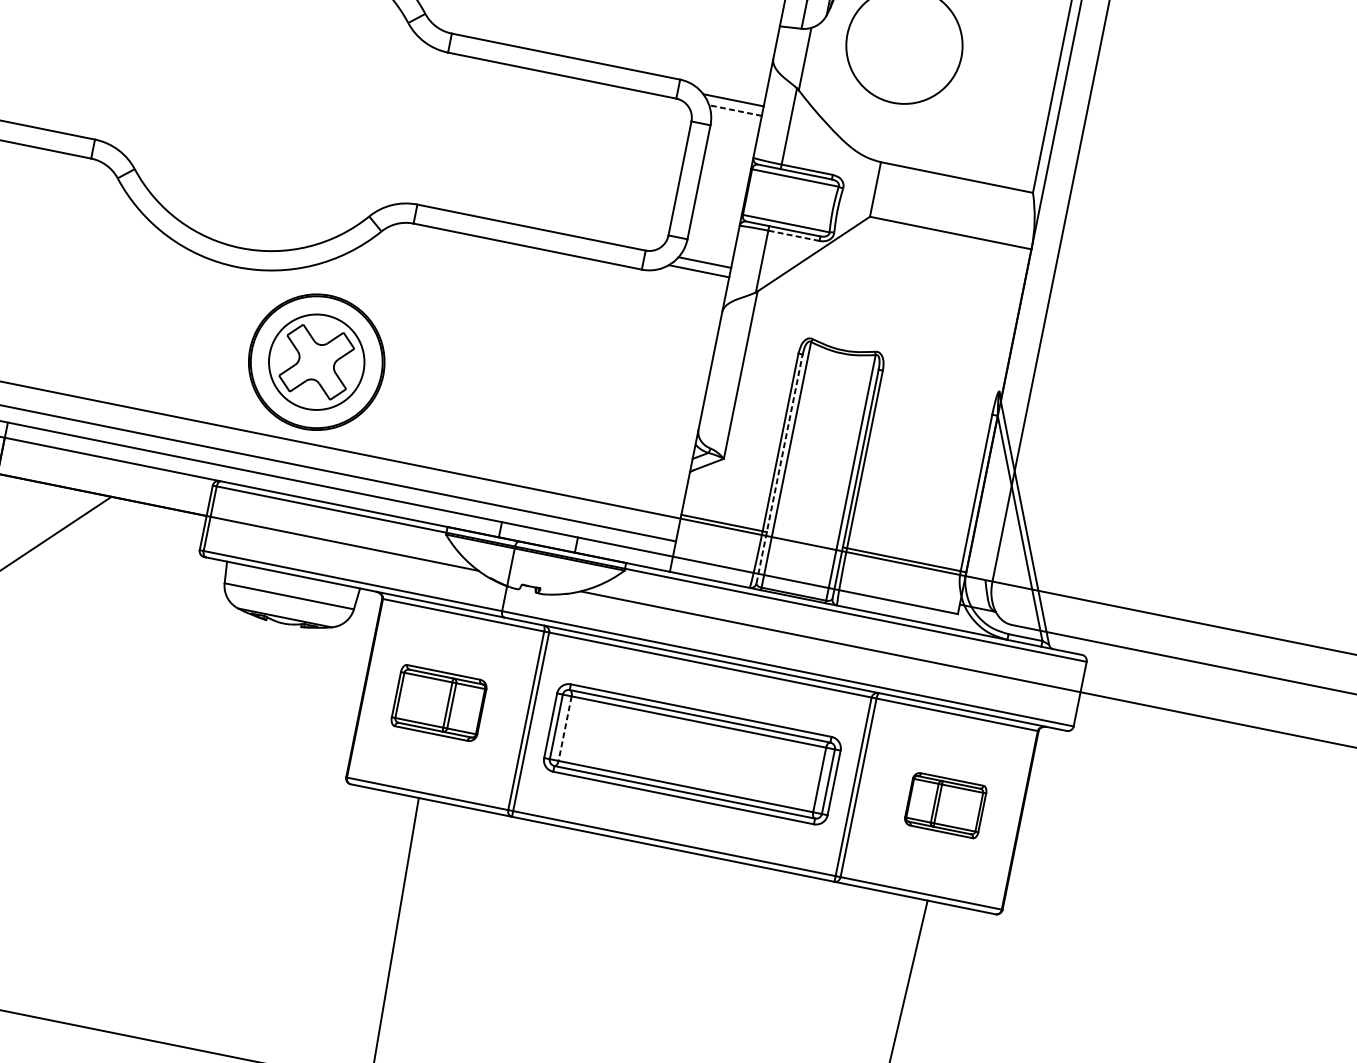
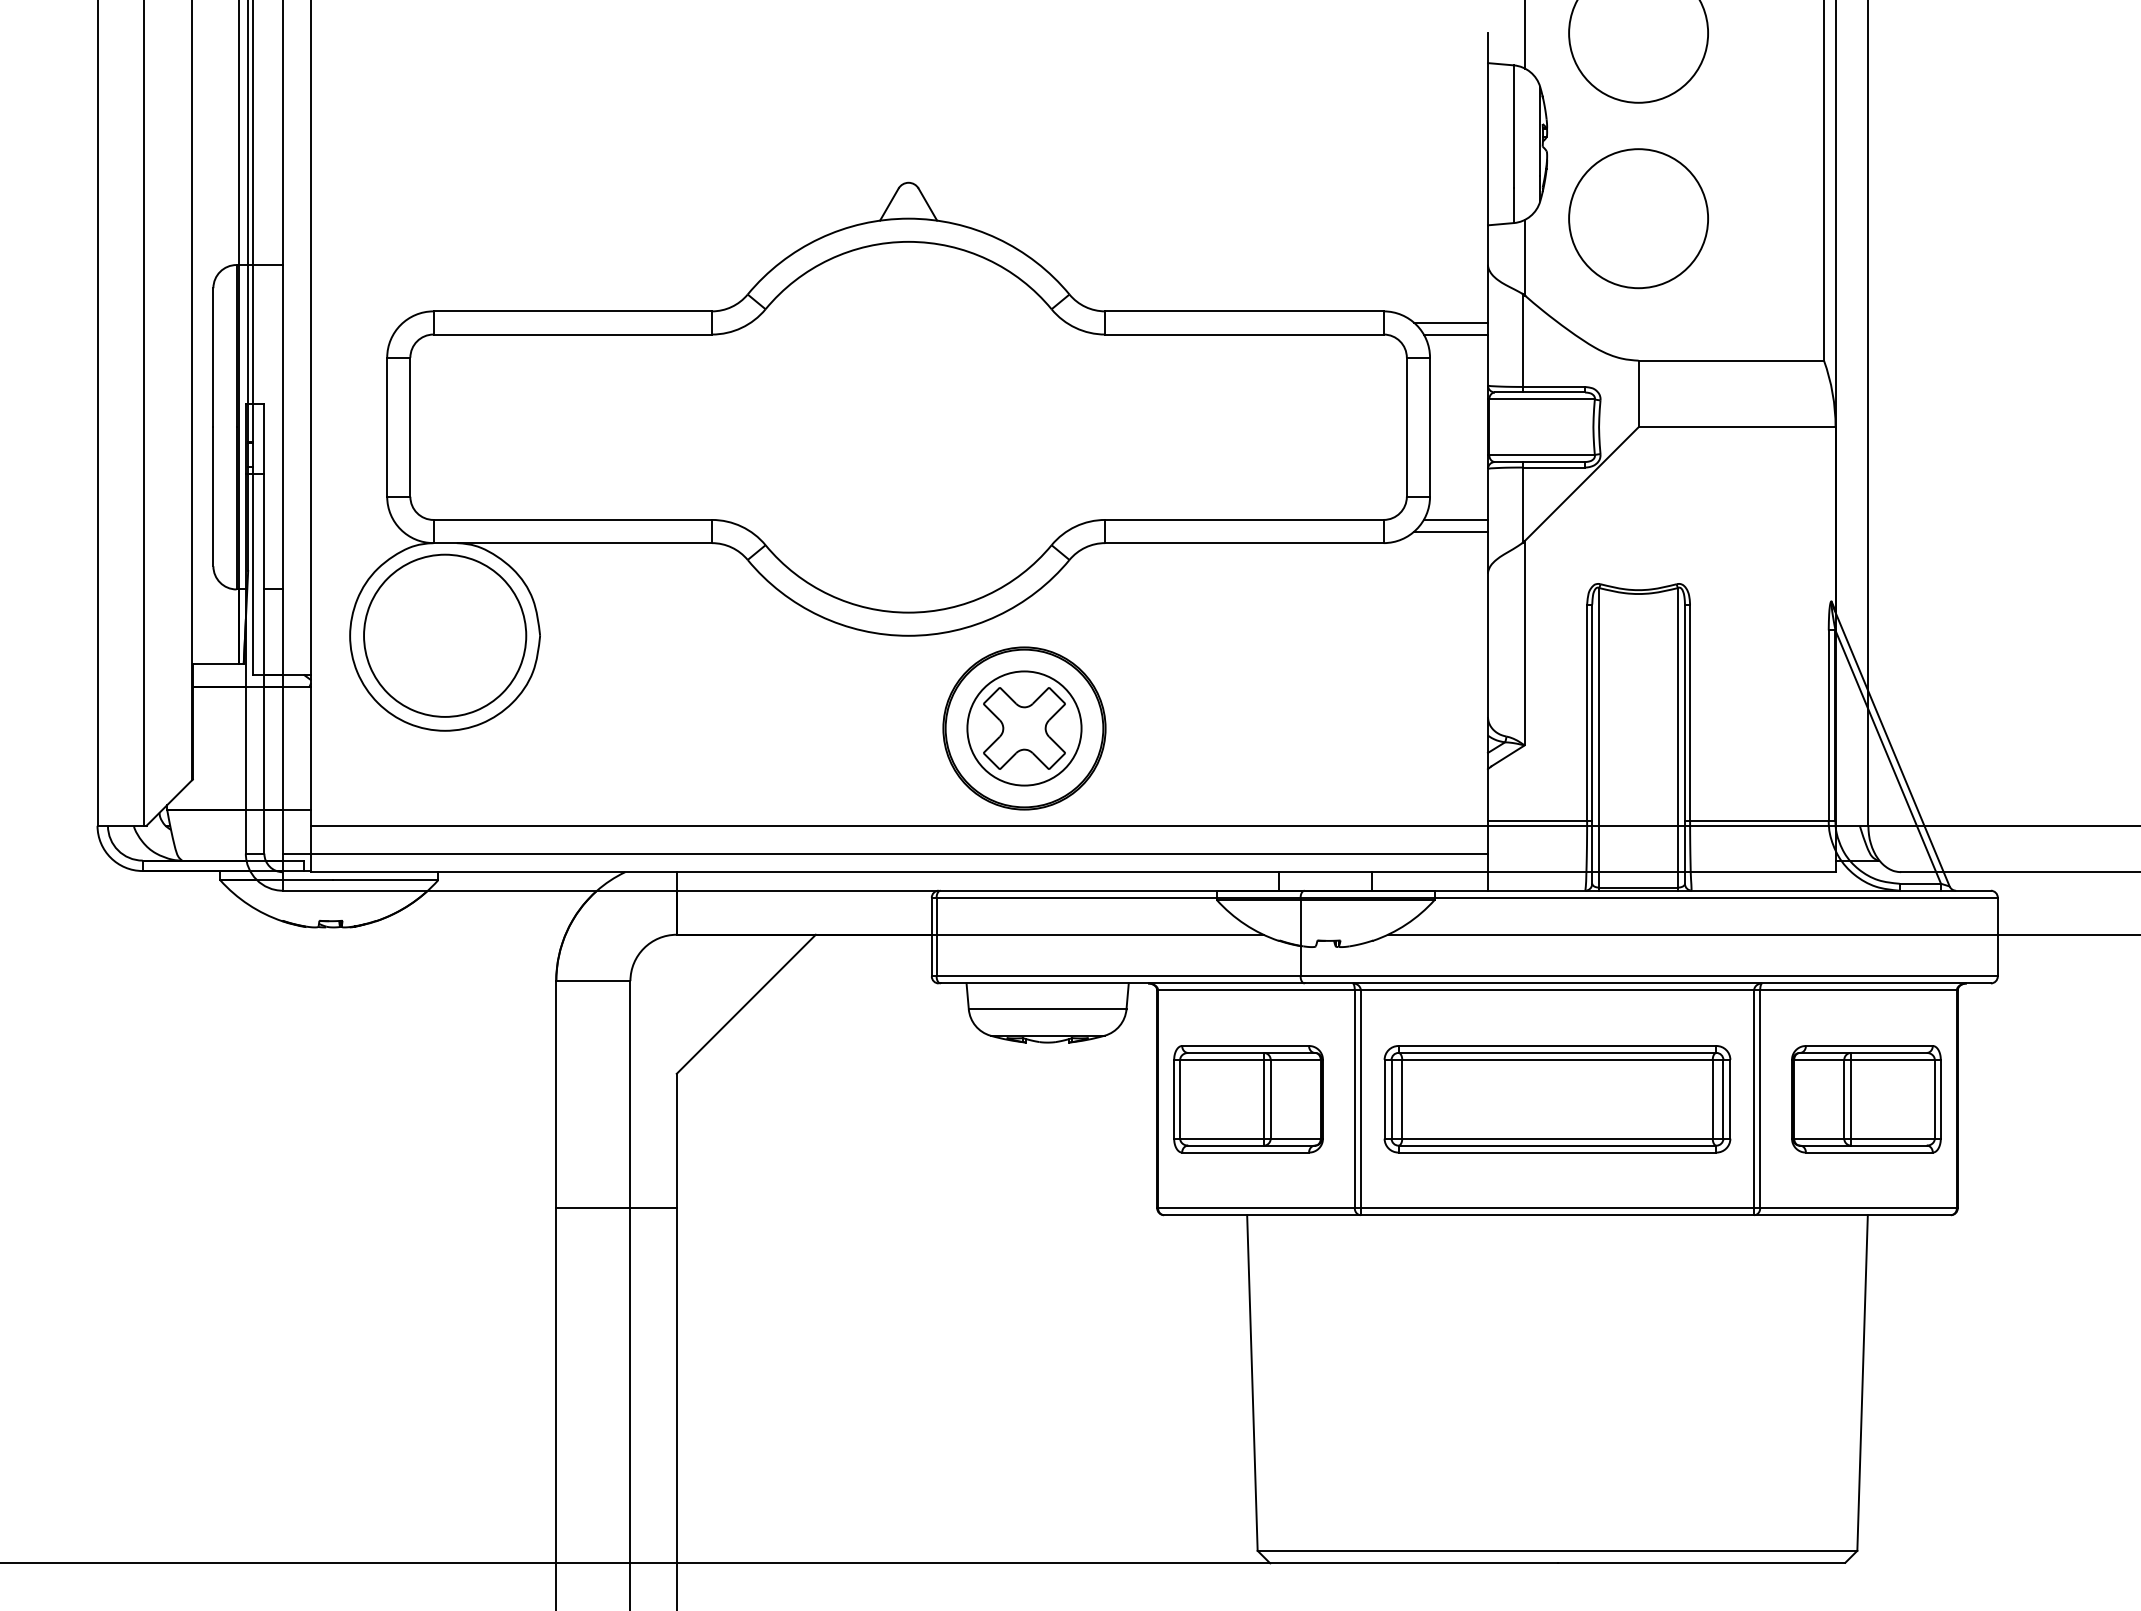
line: (735, 110) -> (1455, 334), dashed -> solid
line: (793, 235) -> (1553, 467), dashed -> solid
line: (779, 469) -> (1592, 744), dashed -> solid
part: (439, 703) -> (1248, 1099), size x1.43
line: (565, 728) -> (1402, 1099), dashed -> solid
part: (945, 805) -> (1866, 1099), size x1.67

